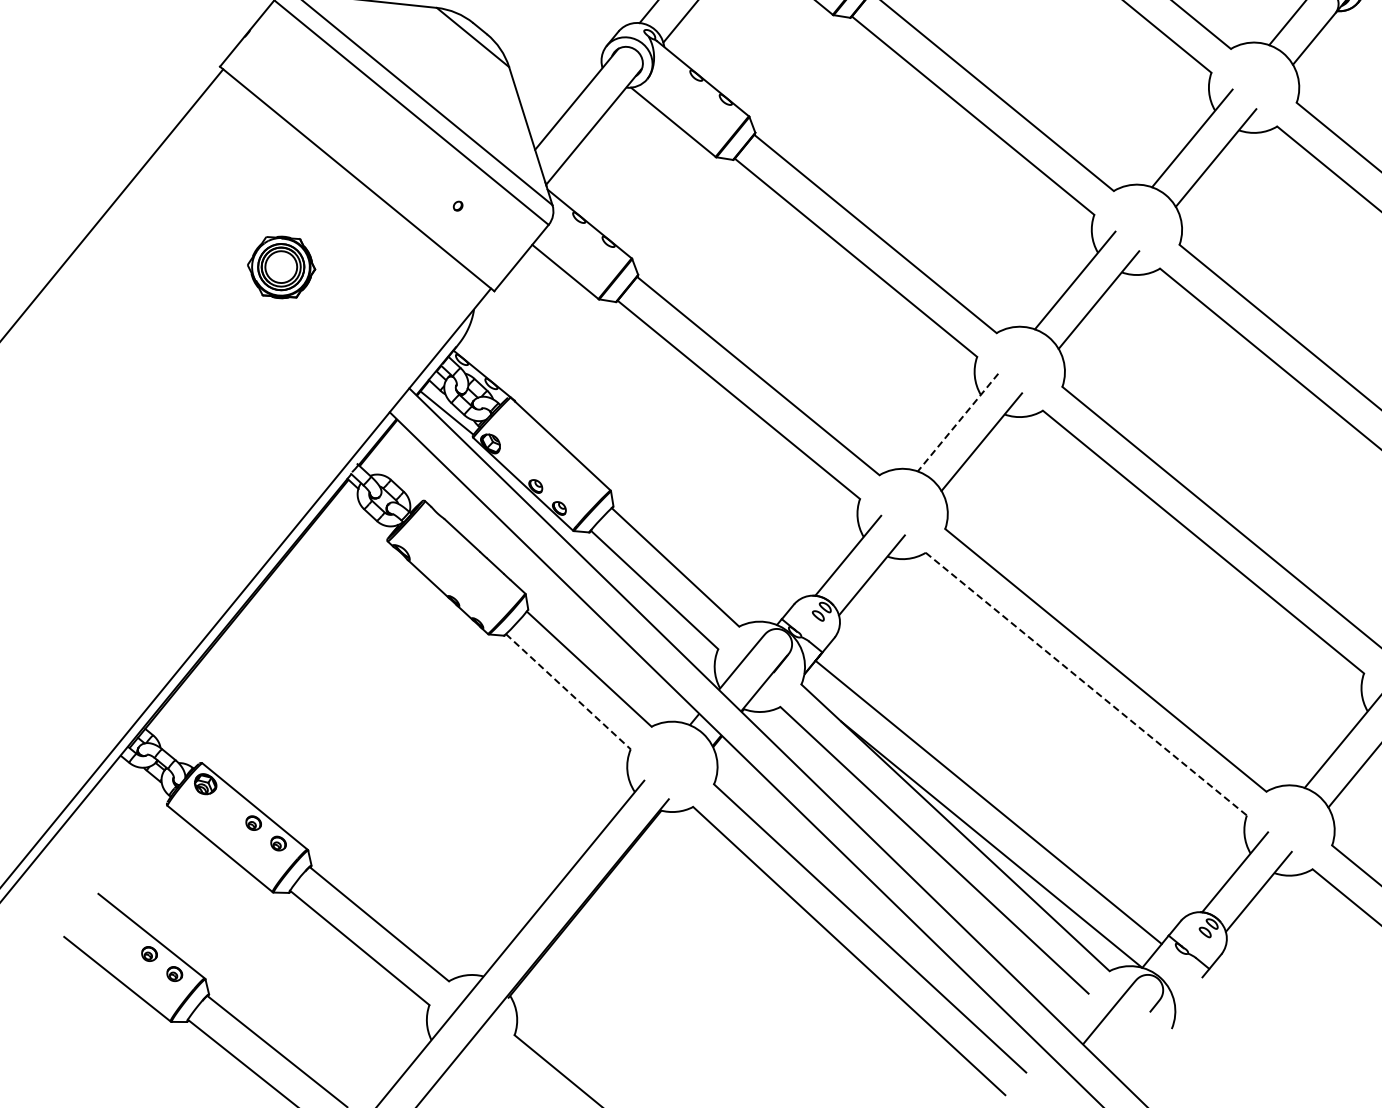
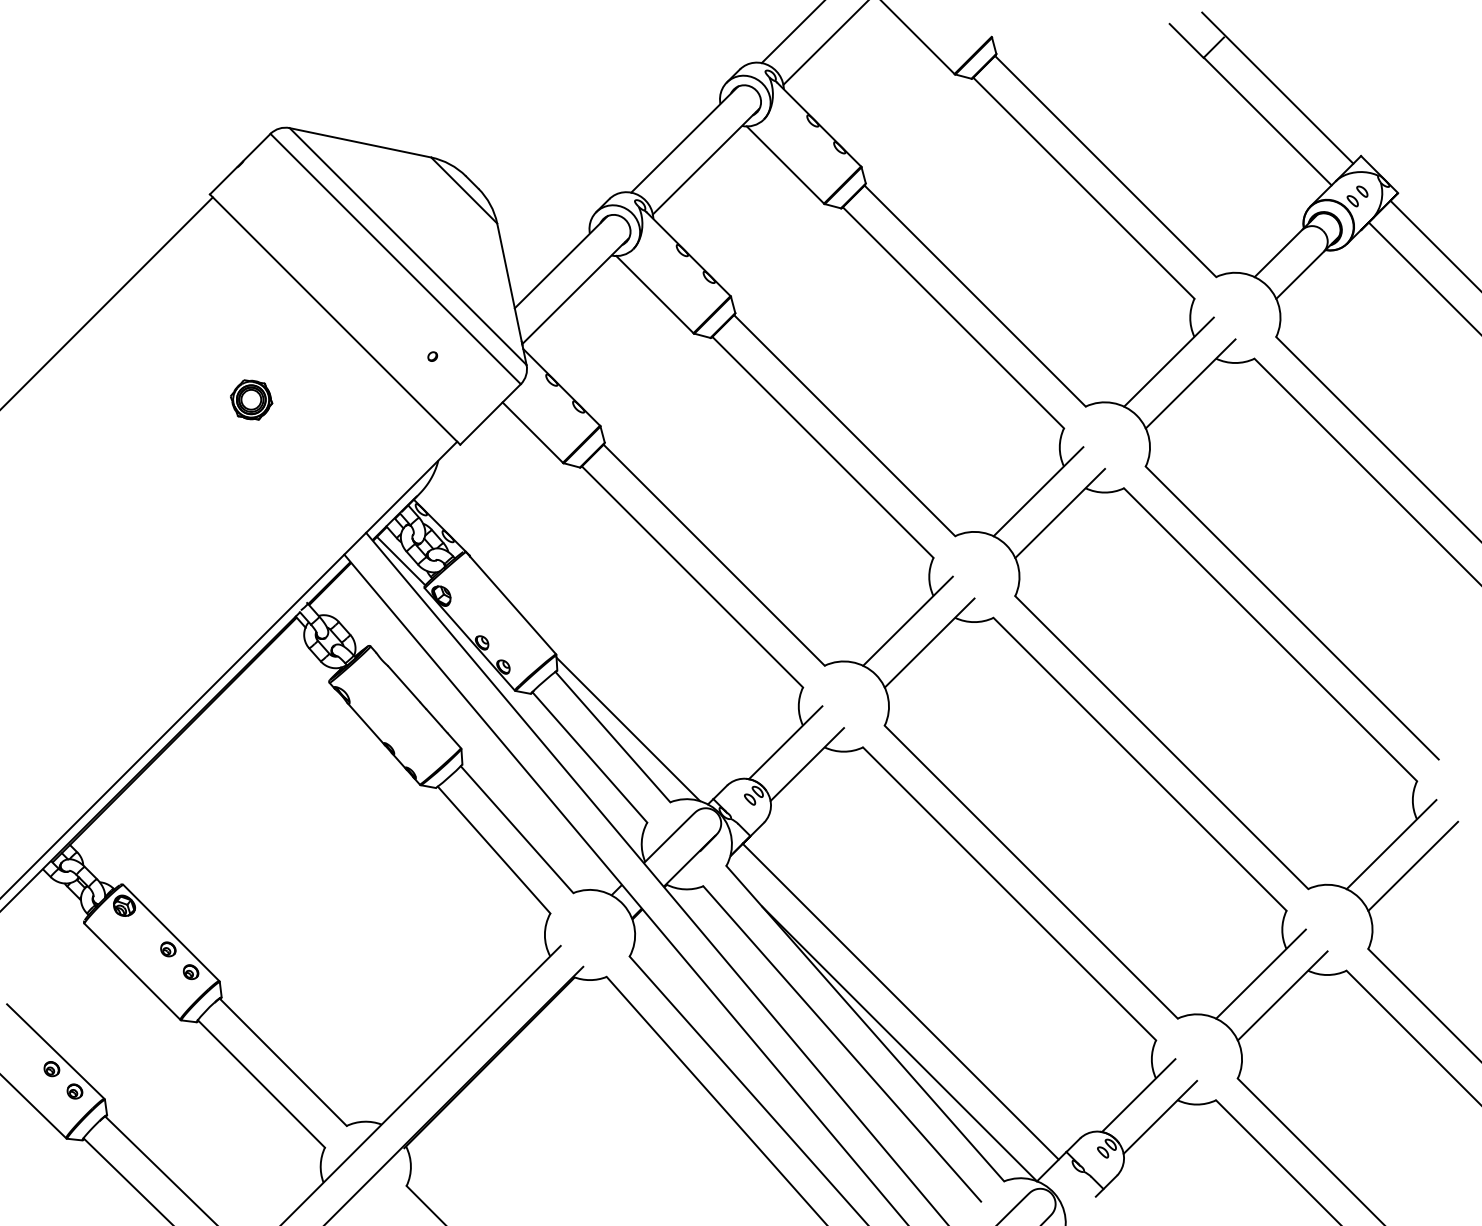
part: (281, 266) -> (251, 399), size x0.62
line: (957, 422) -> (907, 621), dashed -> solid
line: (690, 558) -> (628, 729), added
line: (1086, 684) -> (1009, 894), dashed -> solid
line: (568, 692) -> (494, 850), dashed -> solid

